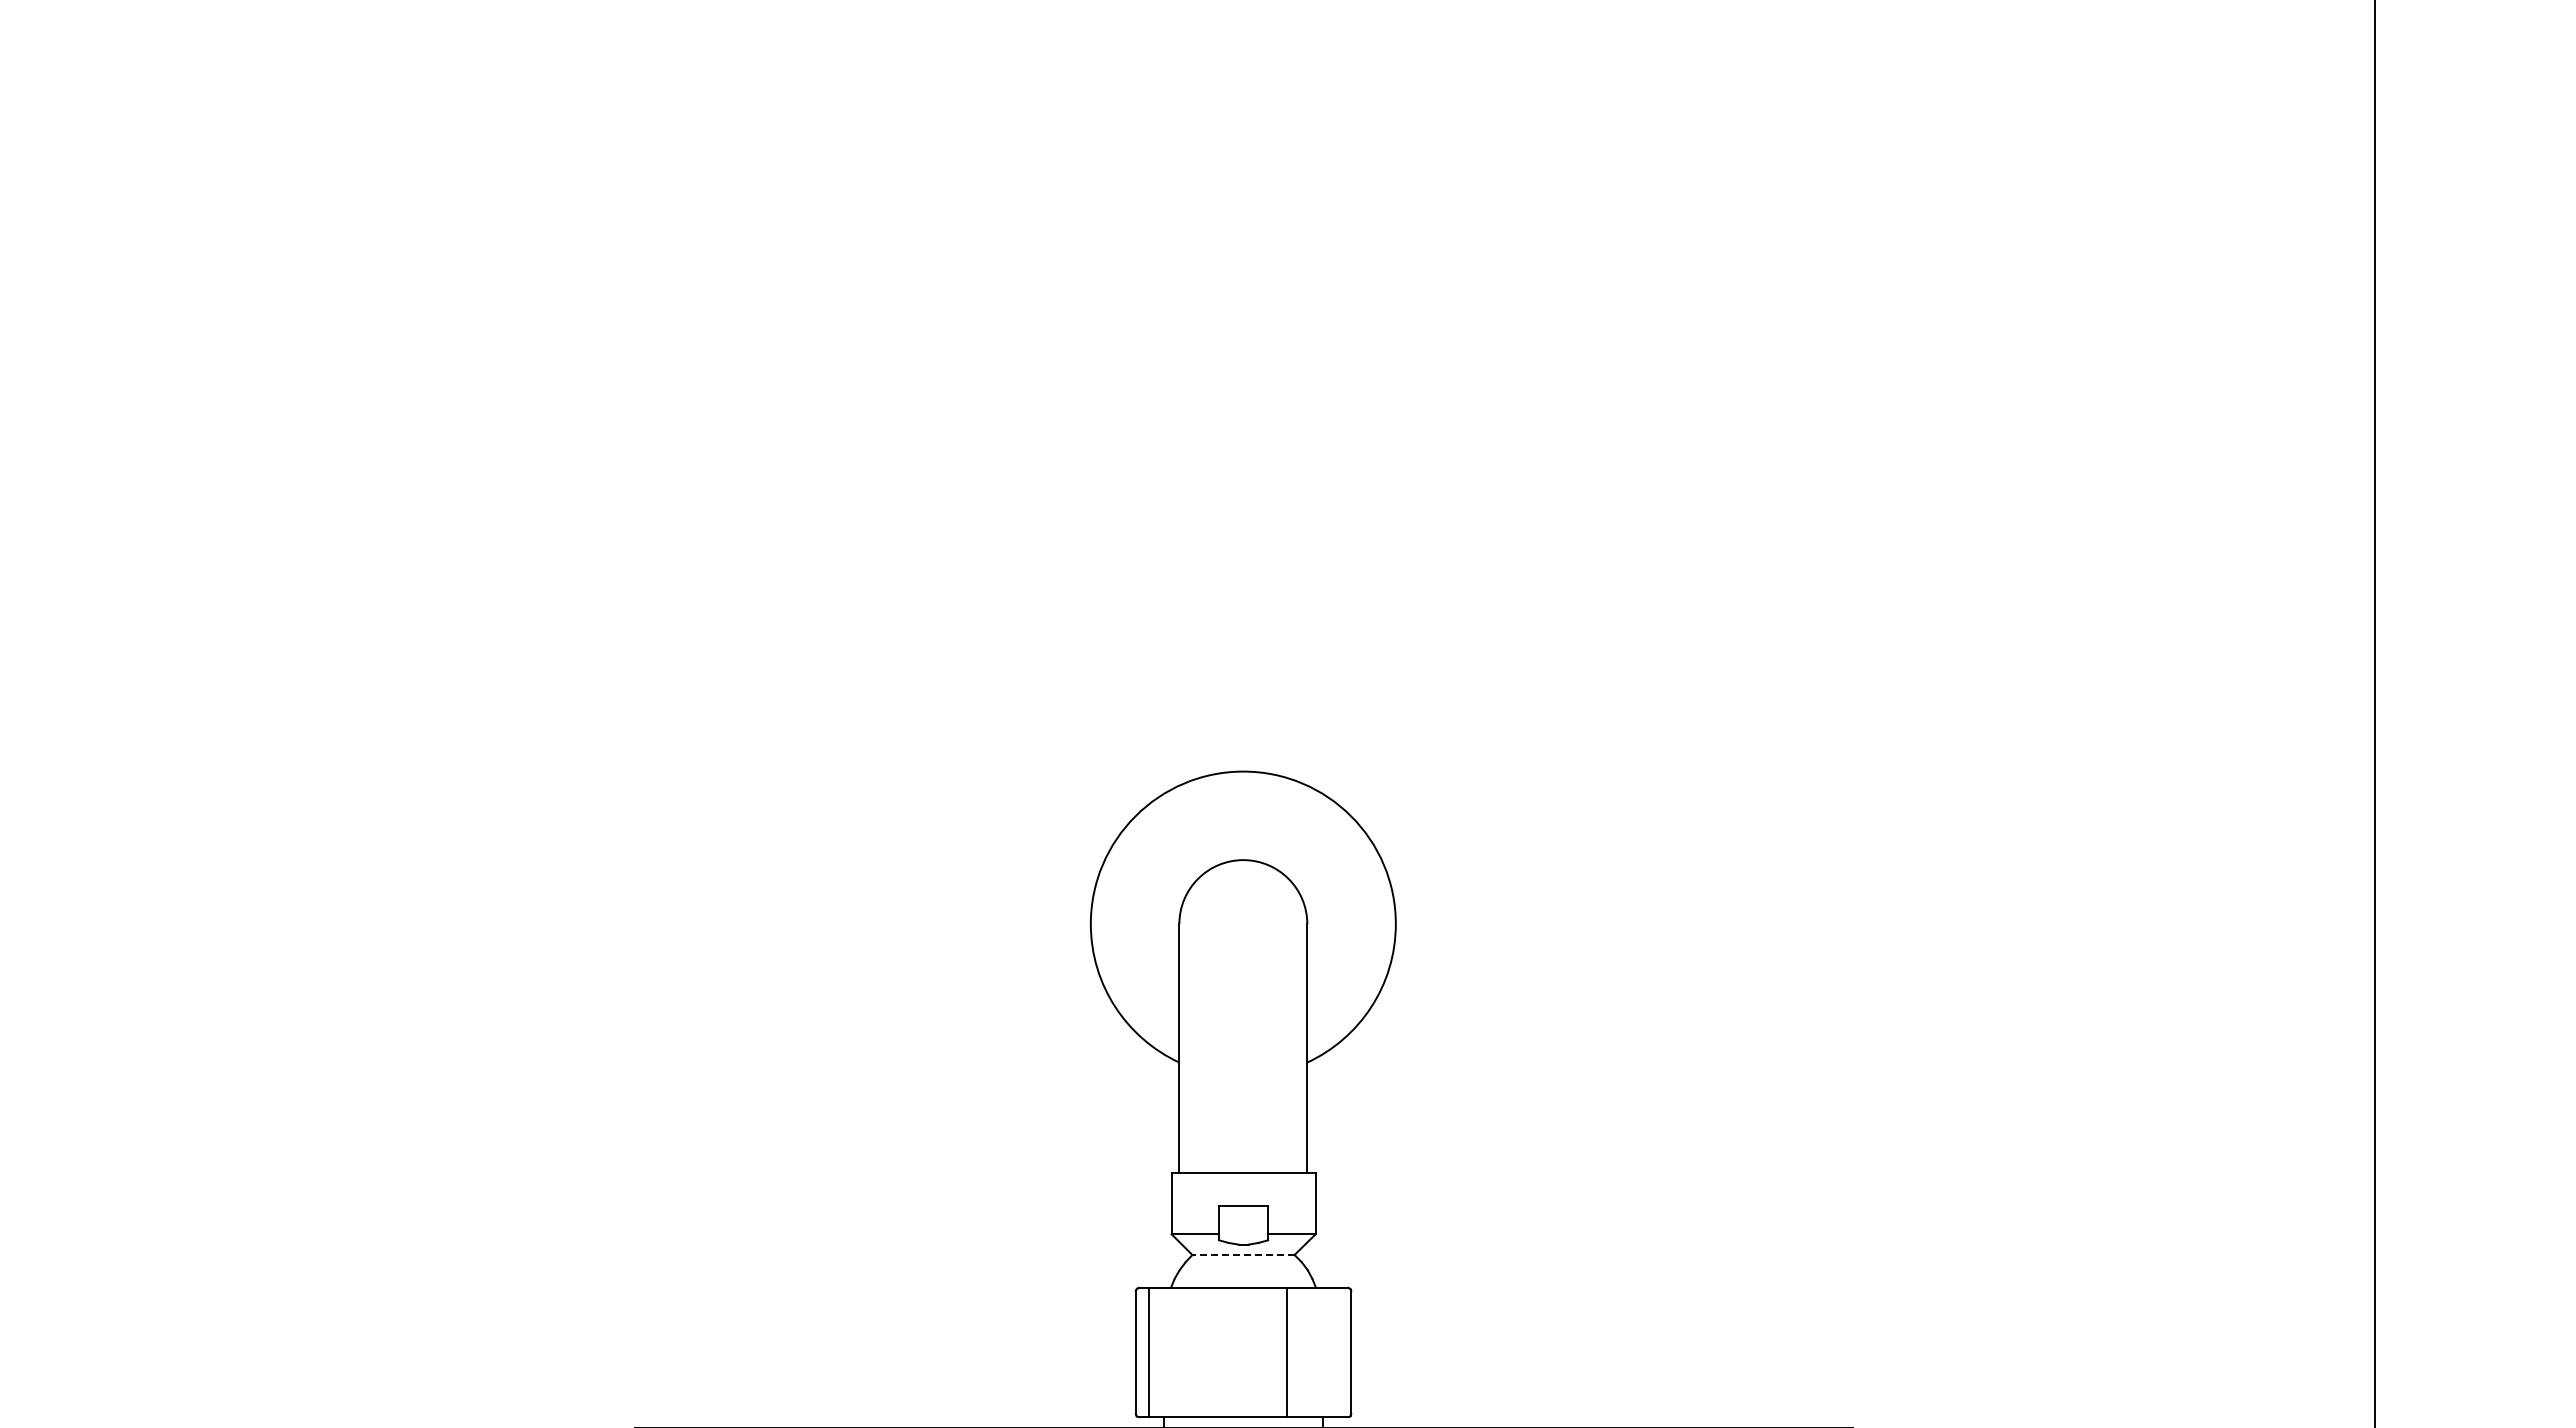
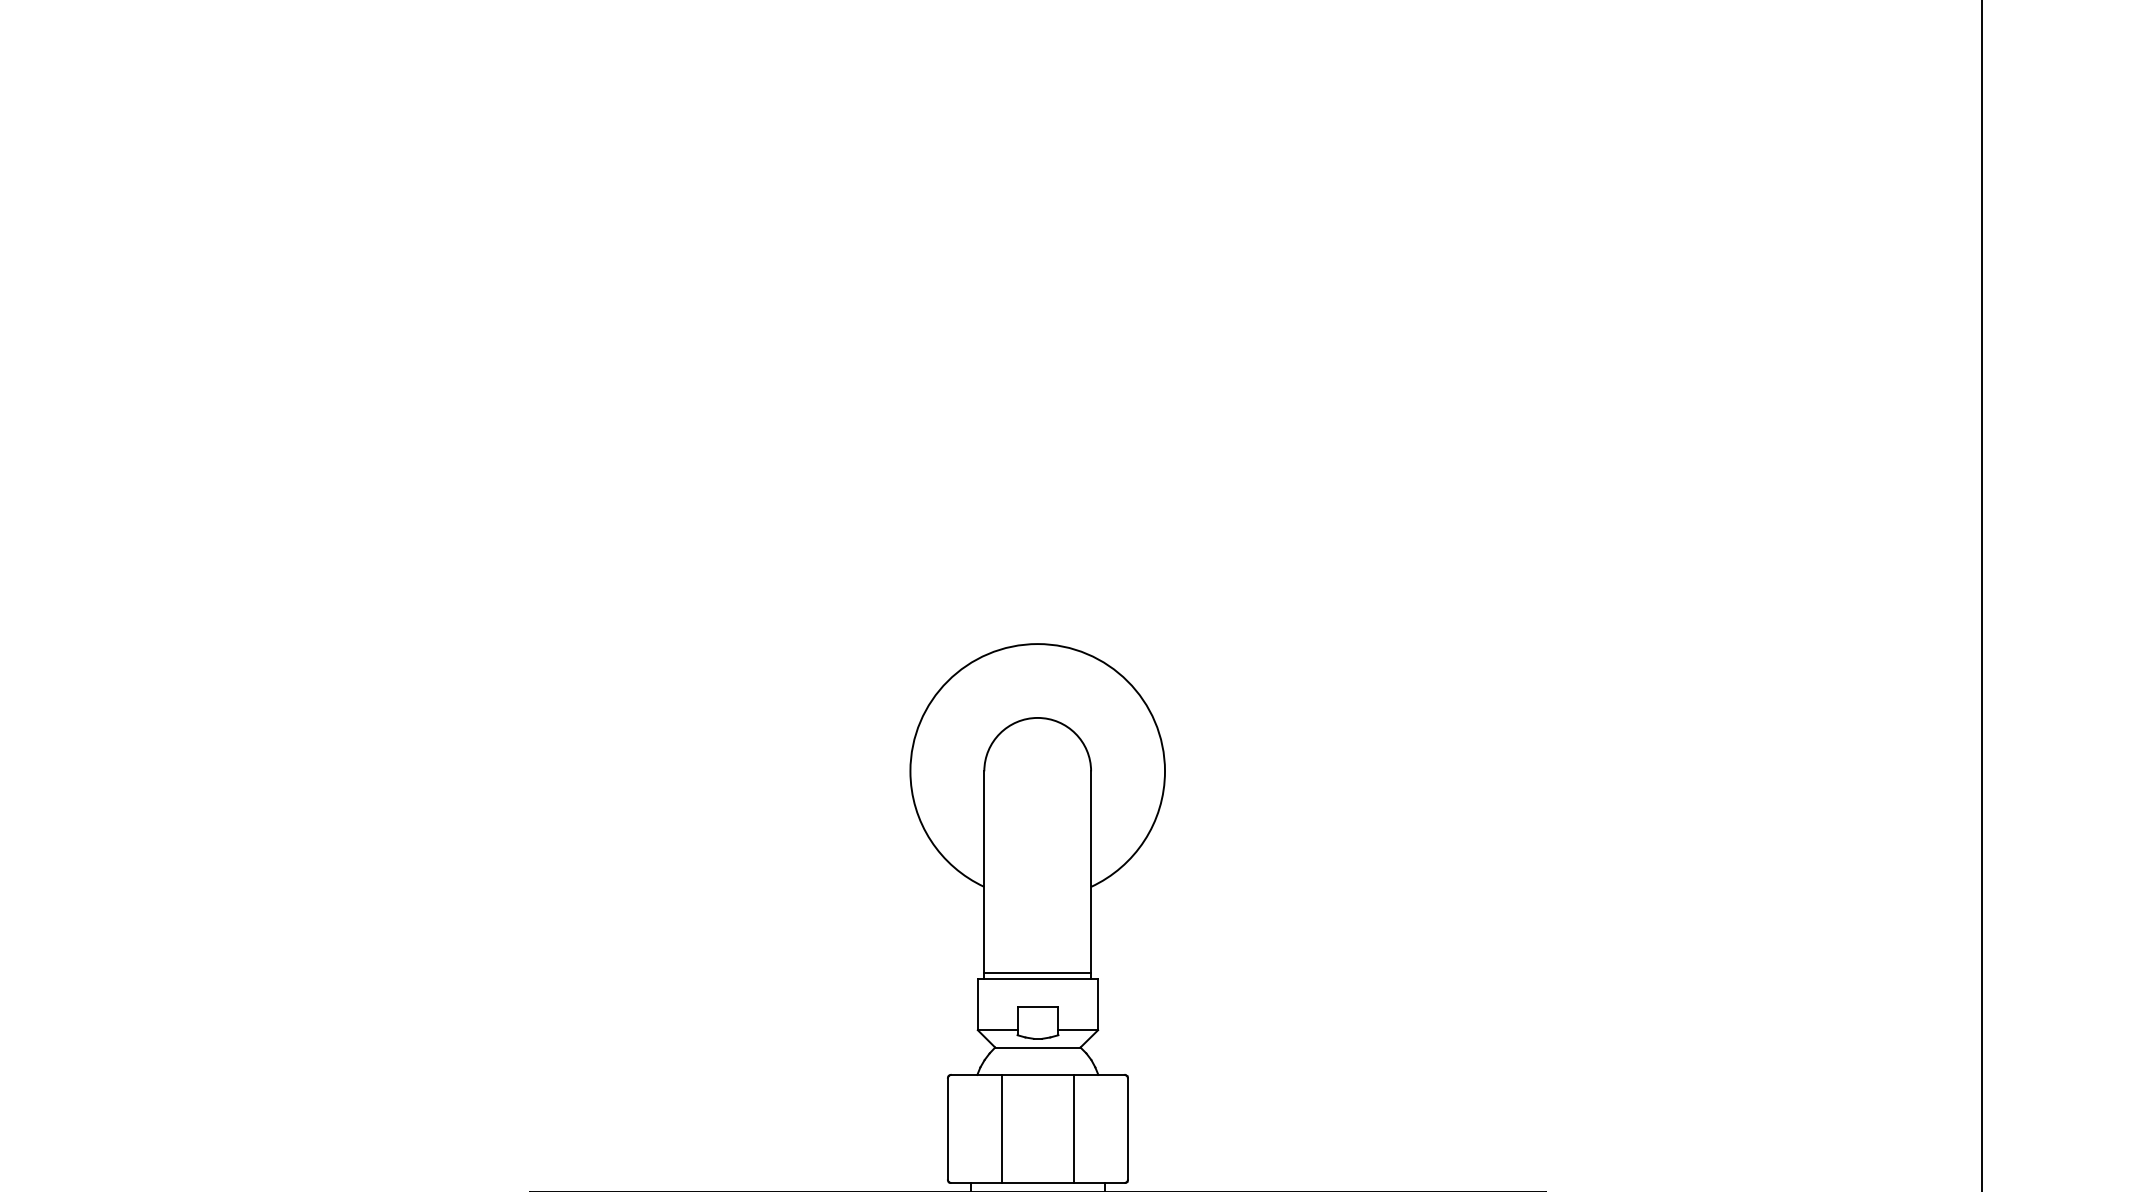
line: (1243, 1165) -> (1037, 972), added
line: (1243, 1255) -> (1037, 1047), dashed -> solid
line: (1149, 1352) -> (1001, 1128), moved

